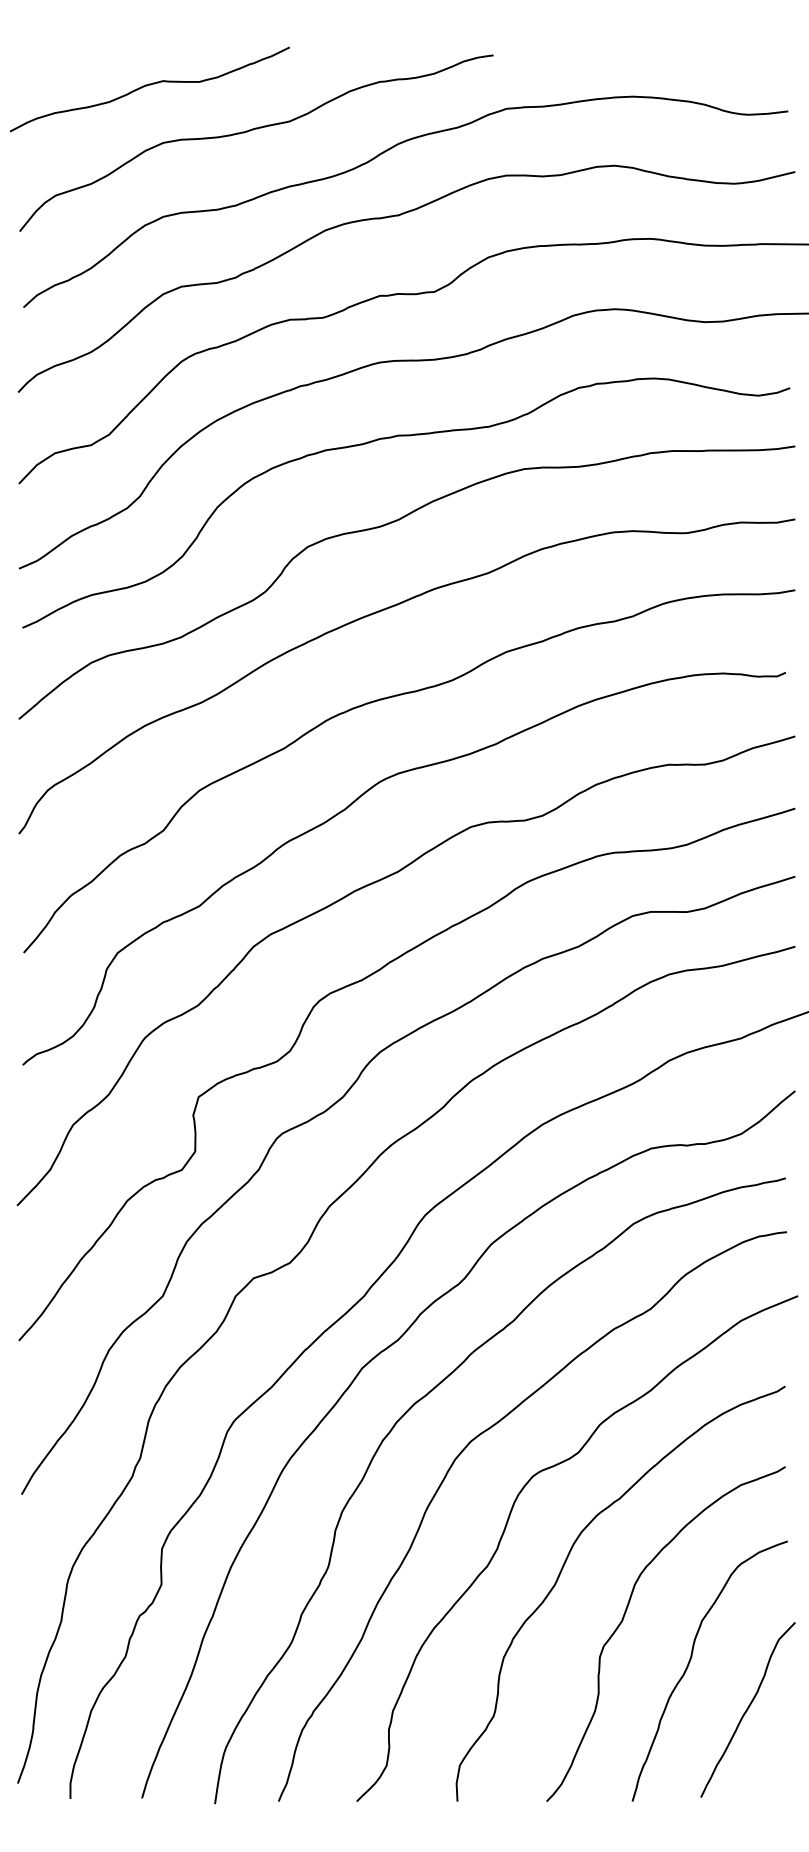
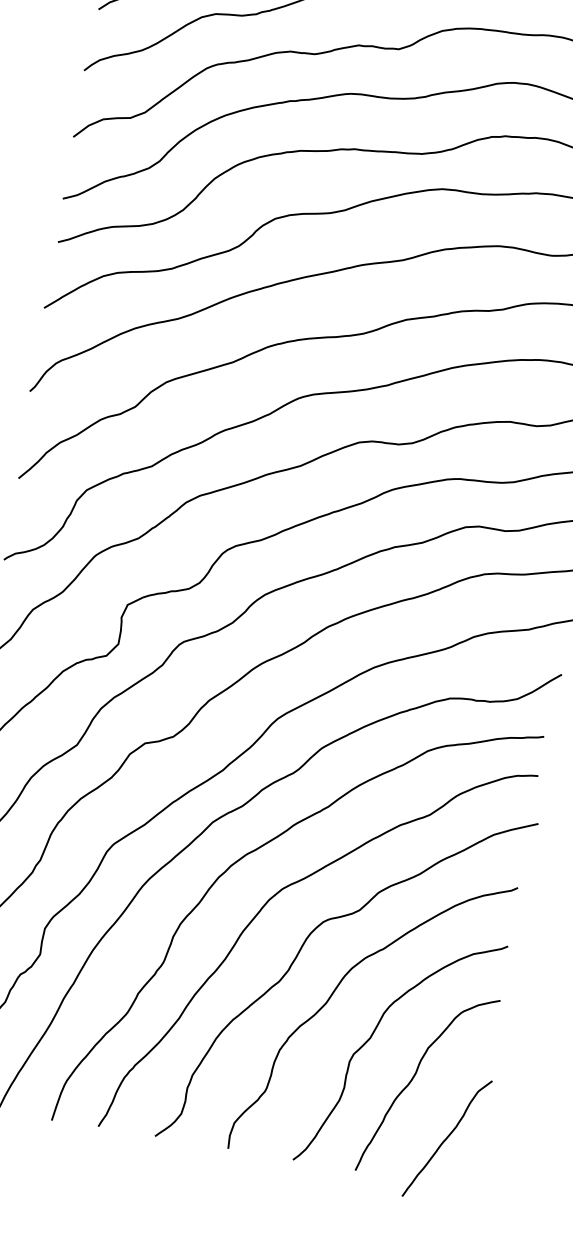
curve: (747, 1709) -> (446, 1138), moved

